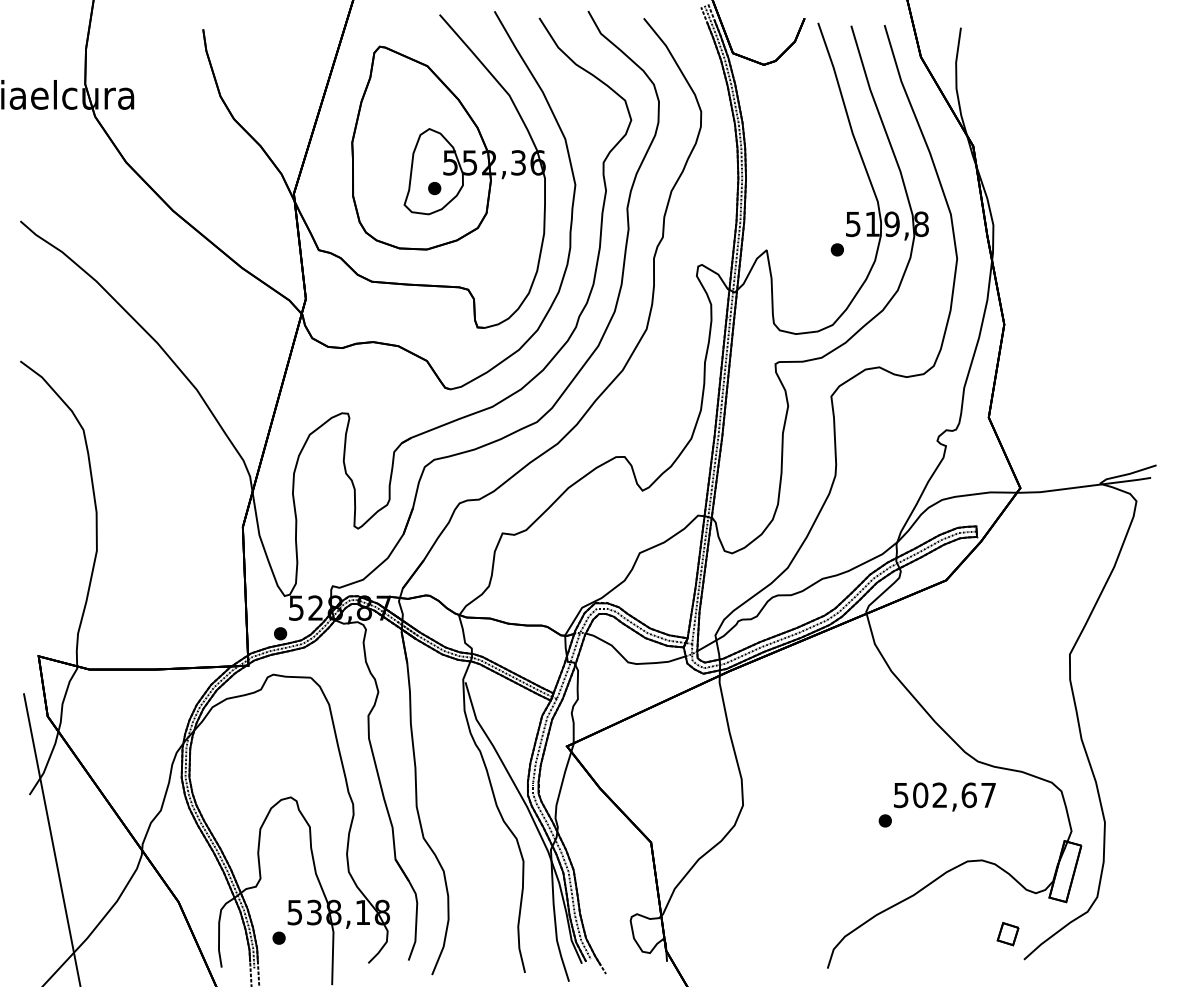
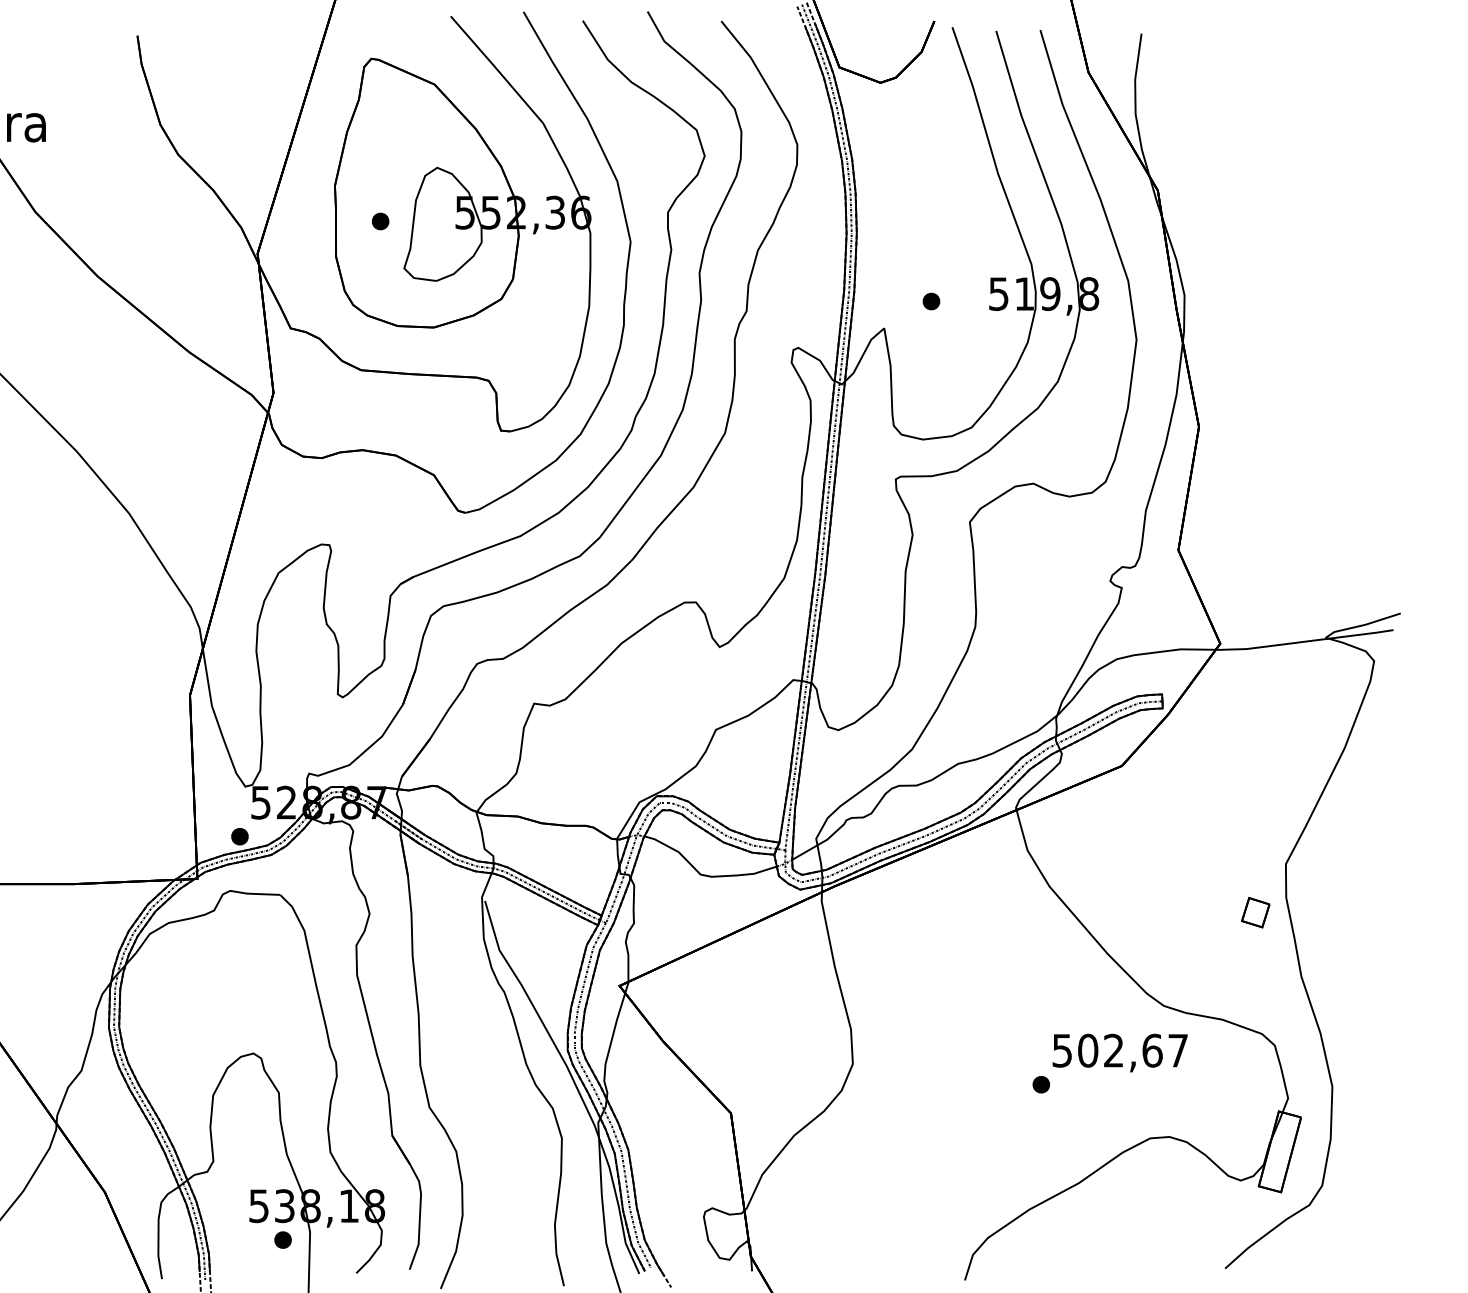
part: (434, 188) -> (380, 221), moved
part: (836, 249) -> (930, 300), moved
part: (1007, 934) -> (1254, 913), moved
part: (278, 937) -> (282, 1239), moved

